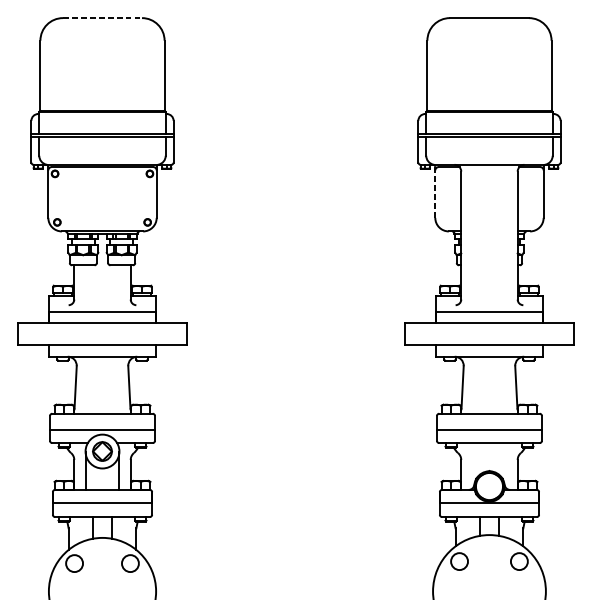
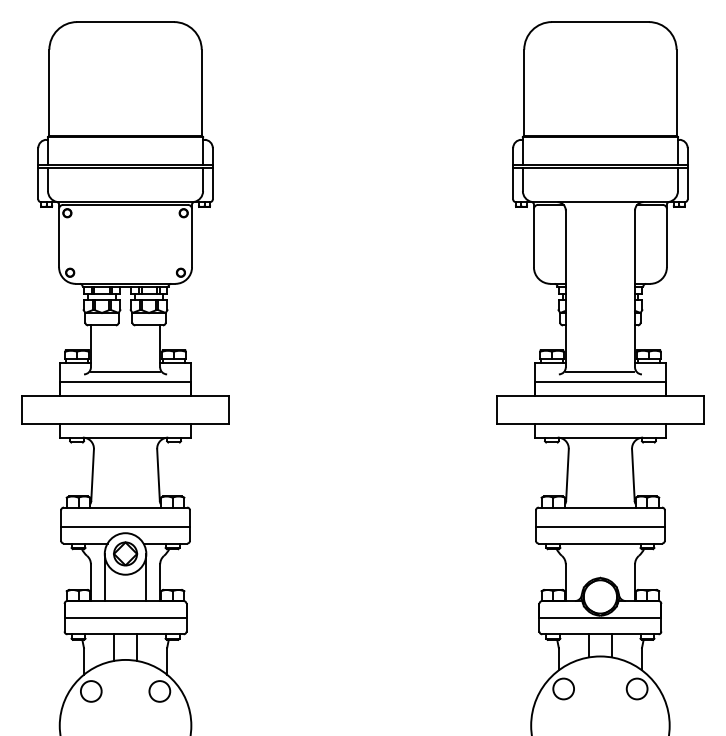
line: (103, 18) -> (126, 22), dashed -> solid
line: (434, 192) -> (533, 235), dashed -> solid
line: (102, 303) -> (125, 372), added
line: (489, 303) -> (600, 372), added

